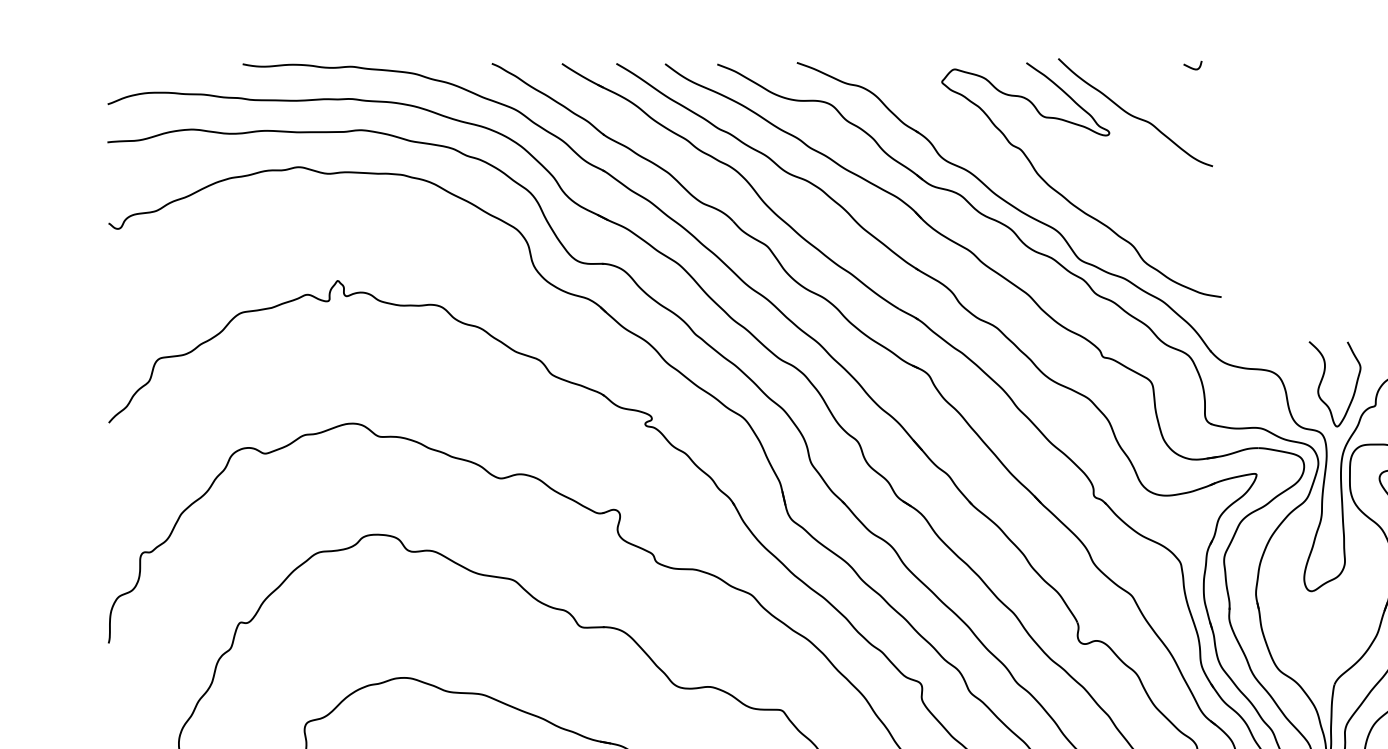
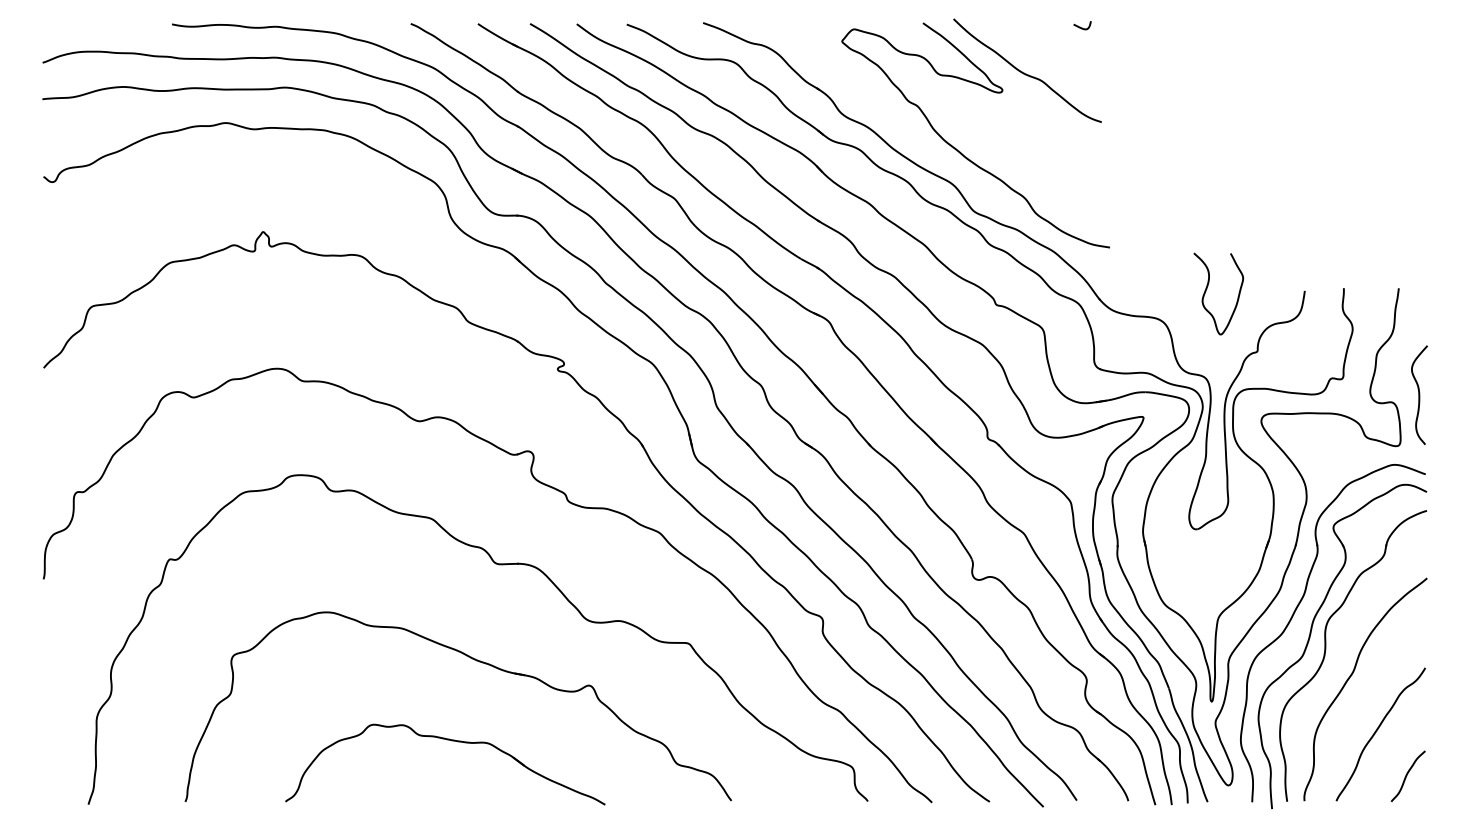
curve: (1323, 379) -> (1207, 289), moved

